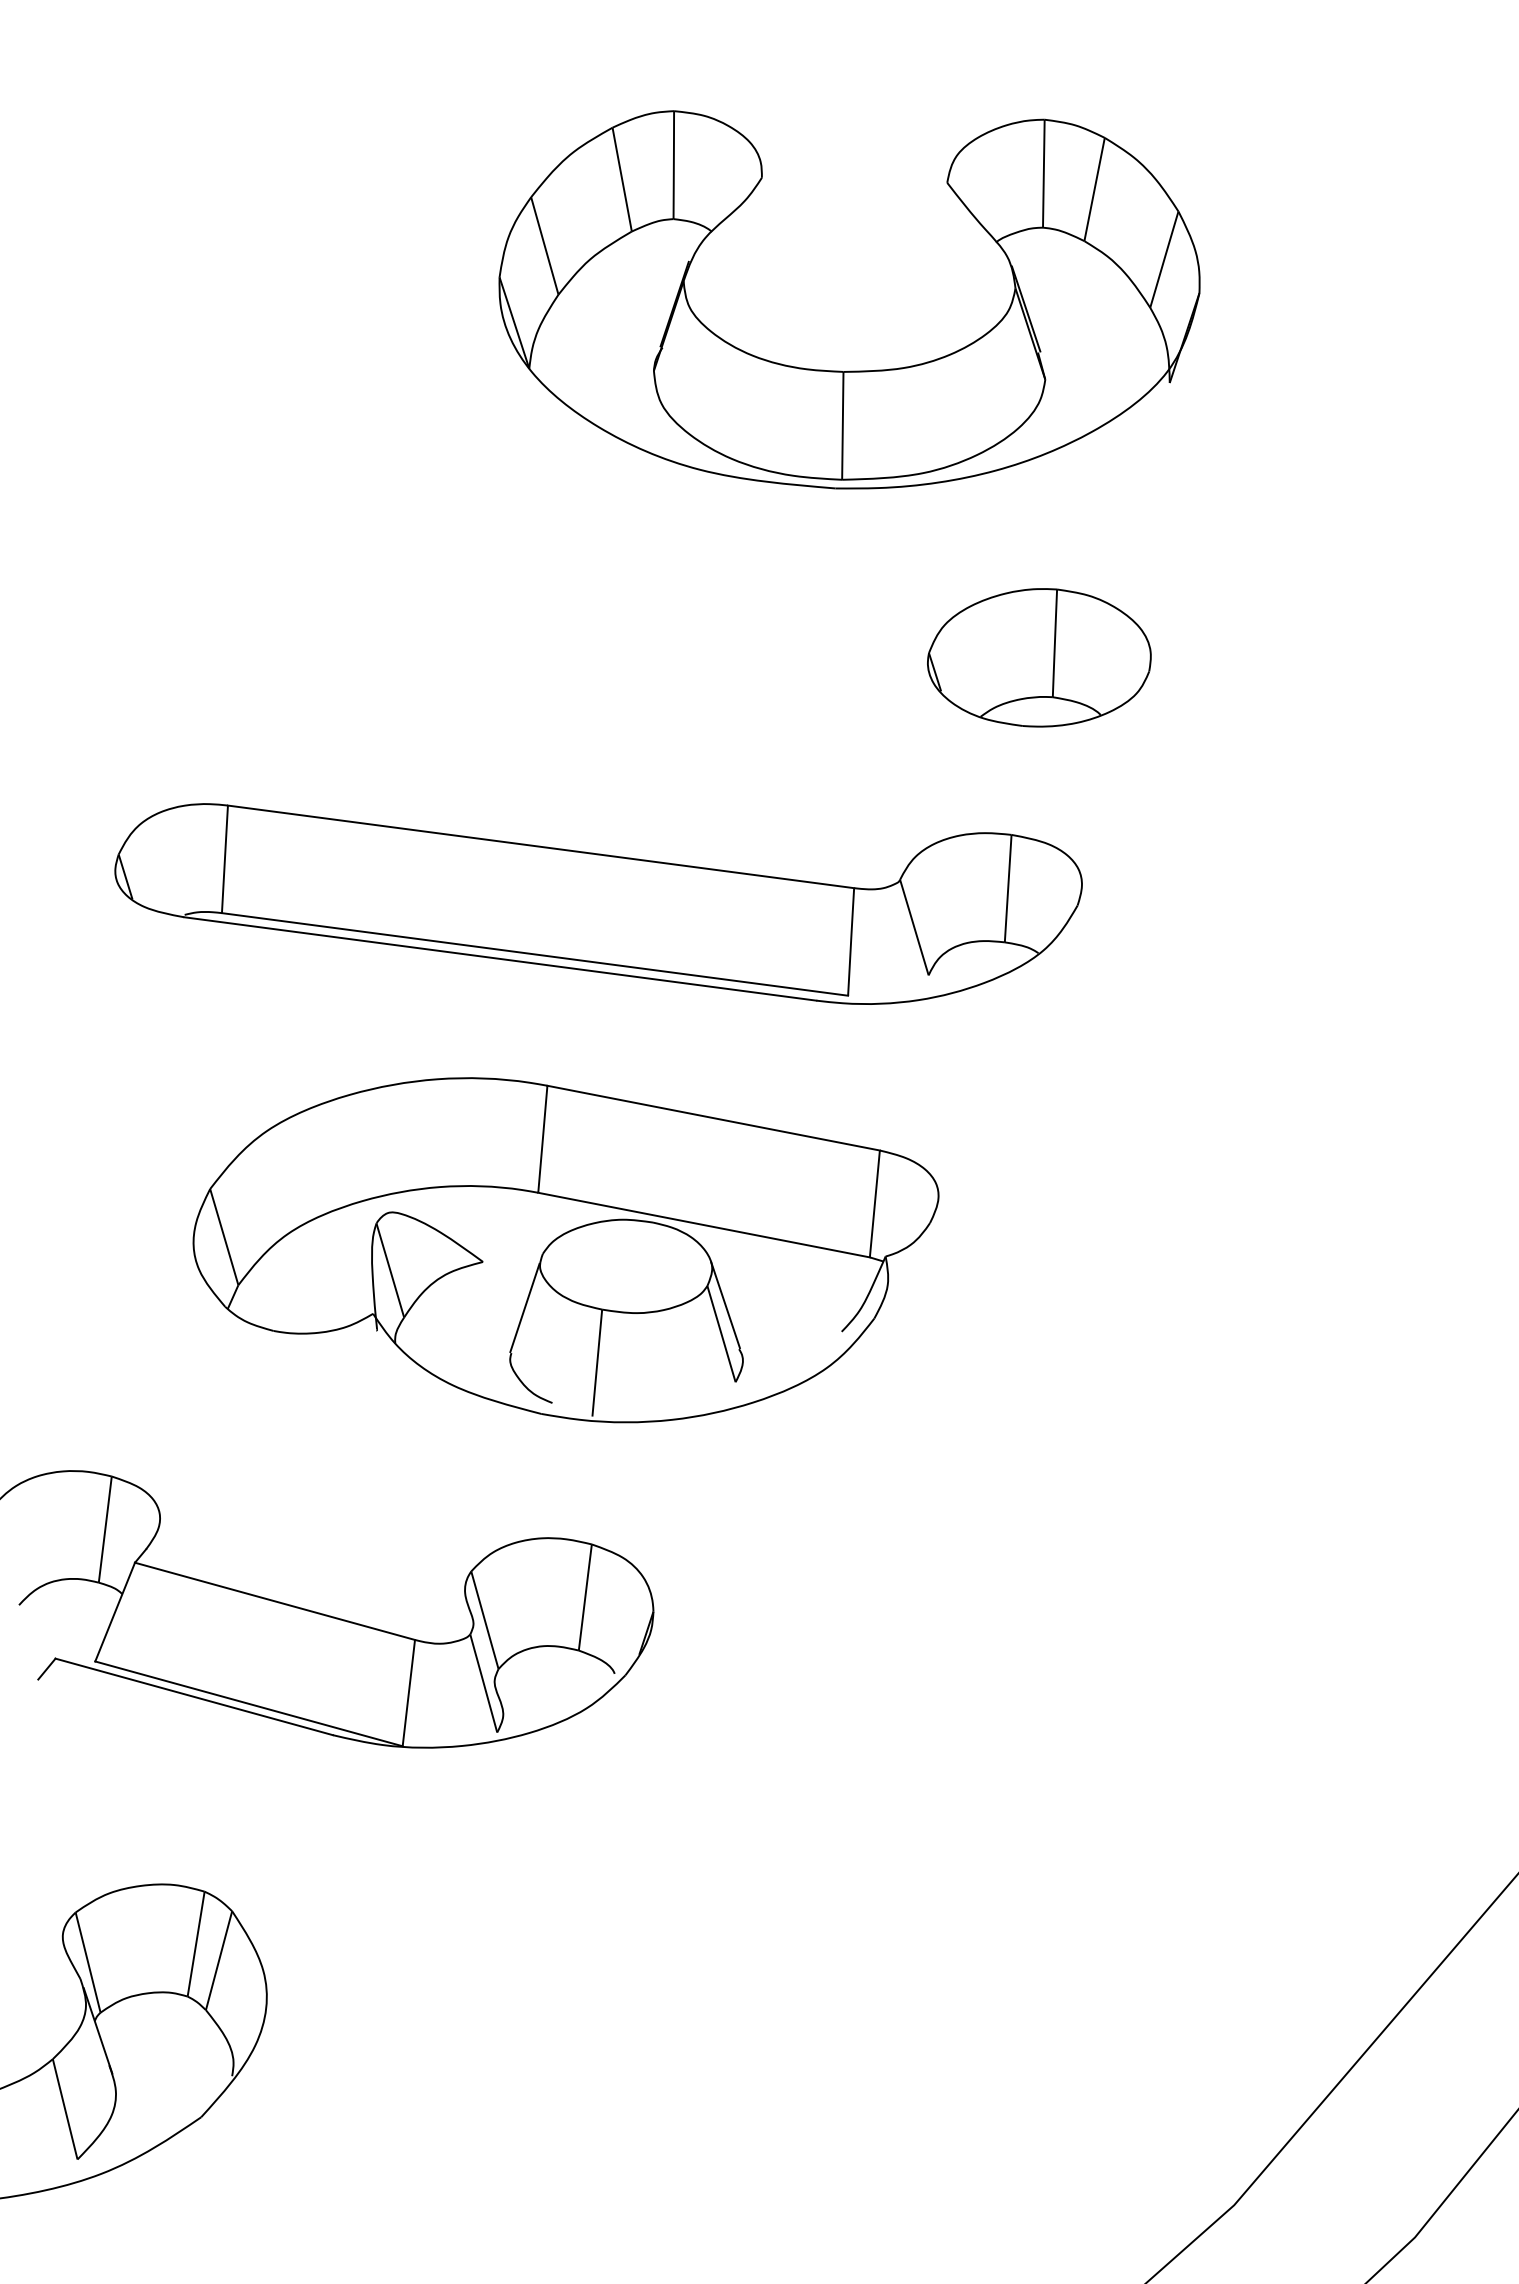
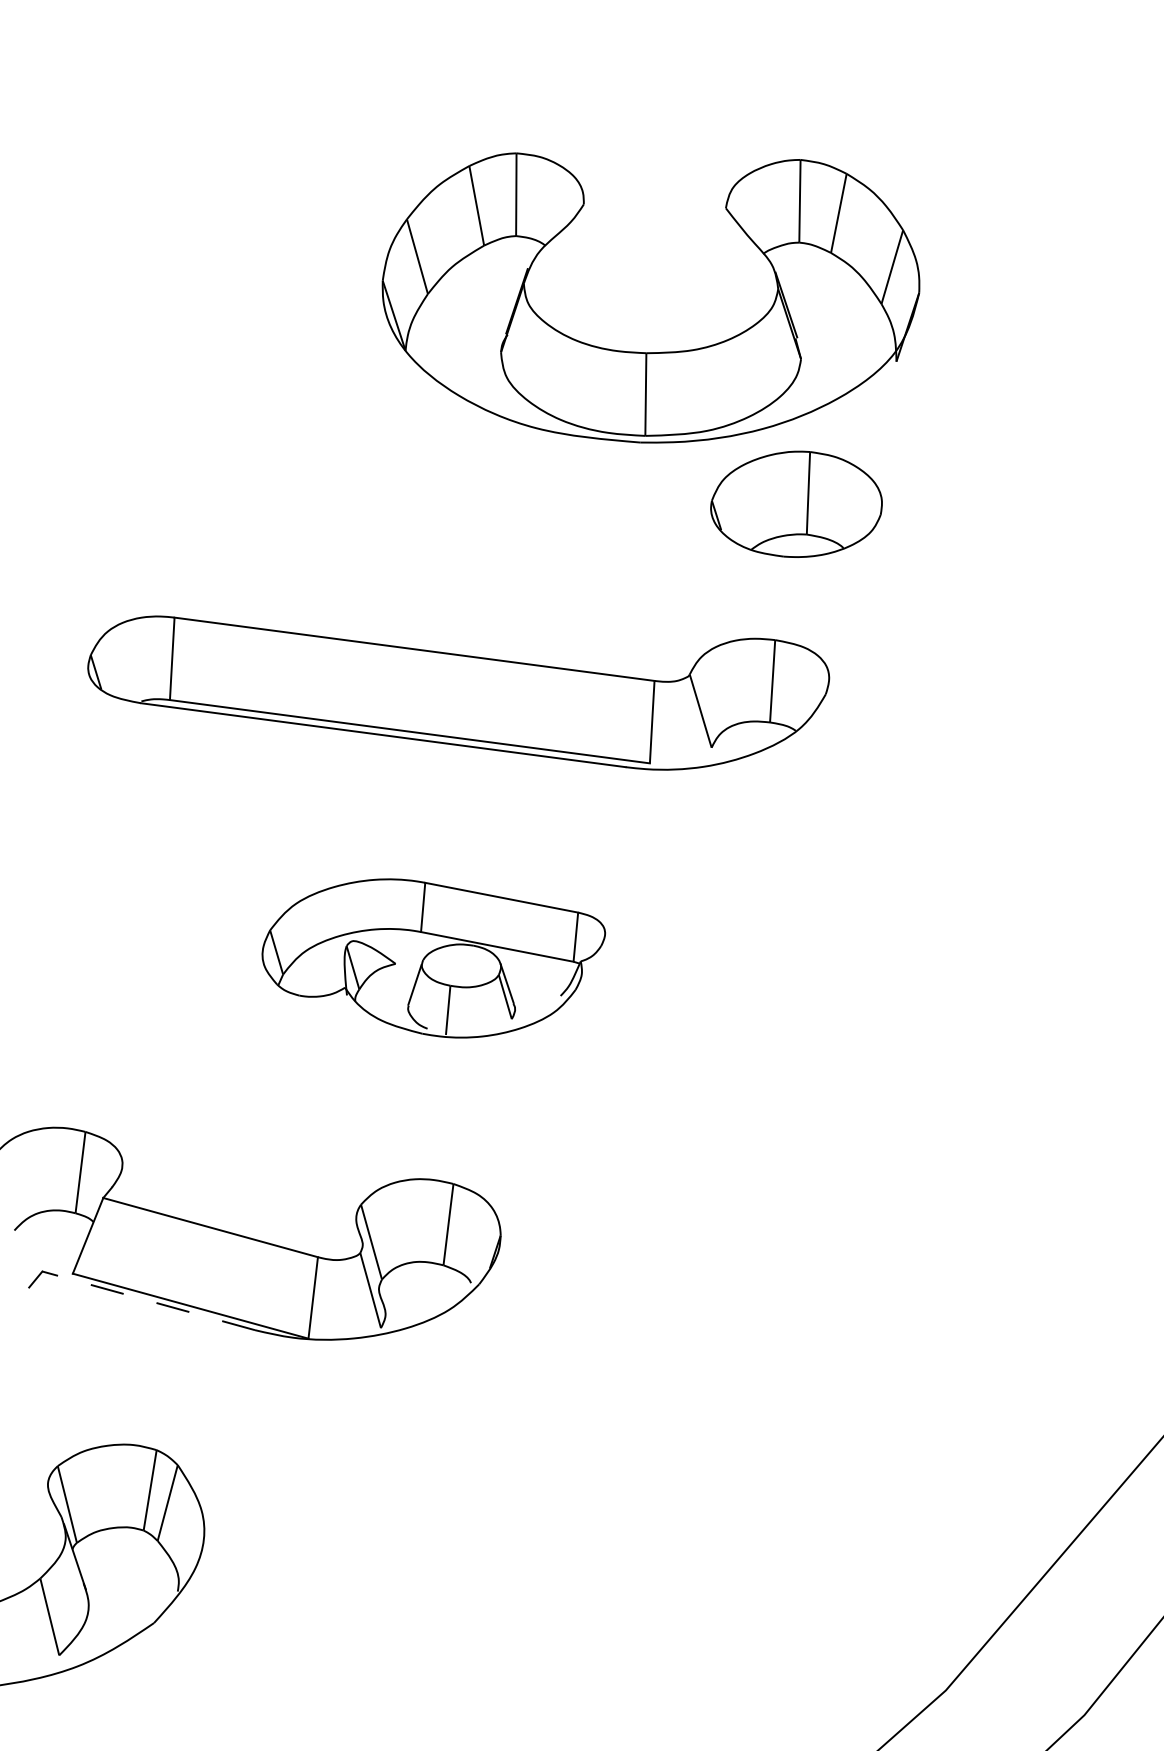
part: (848, 370) -> (650, 352), moved
part: (565, 1250) -> (433, 958), size x0.6
line: (193, 1696) -> (148, 1300), solid -> dashed

